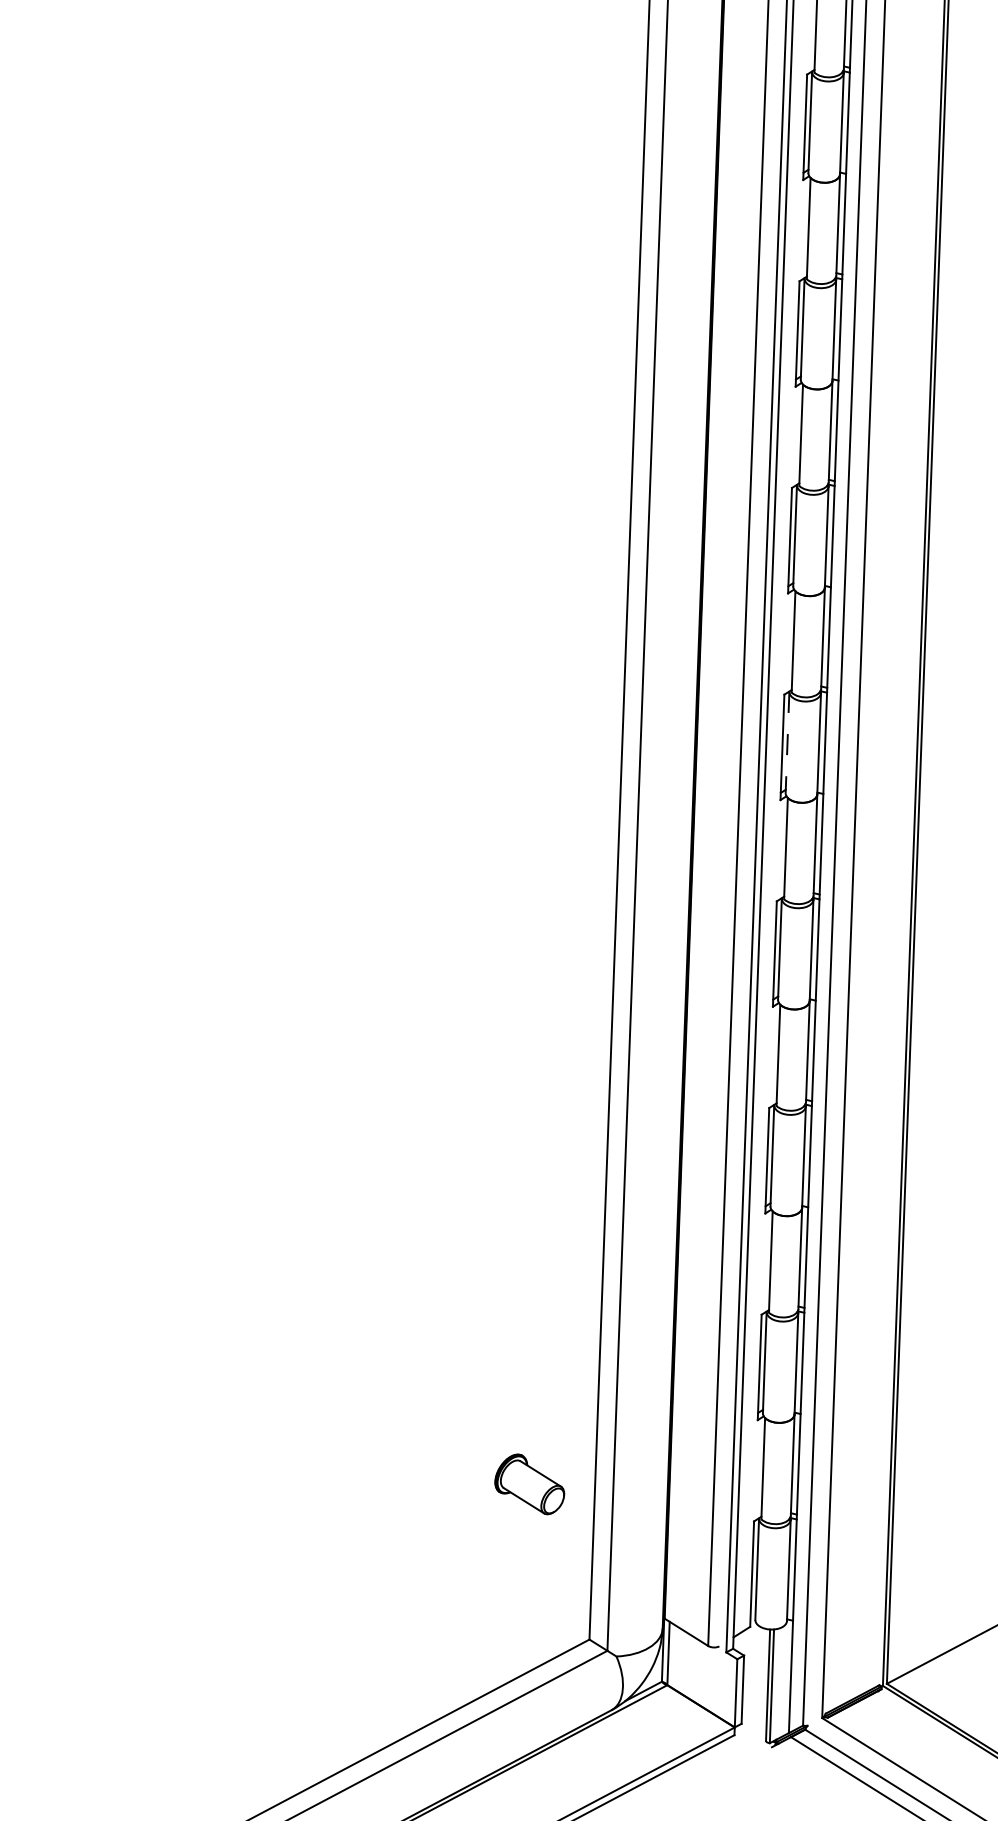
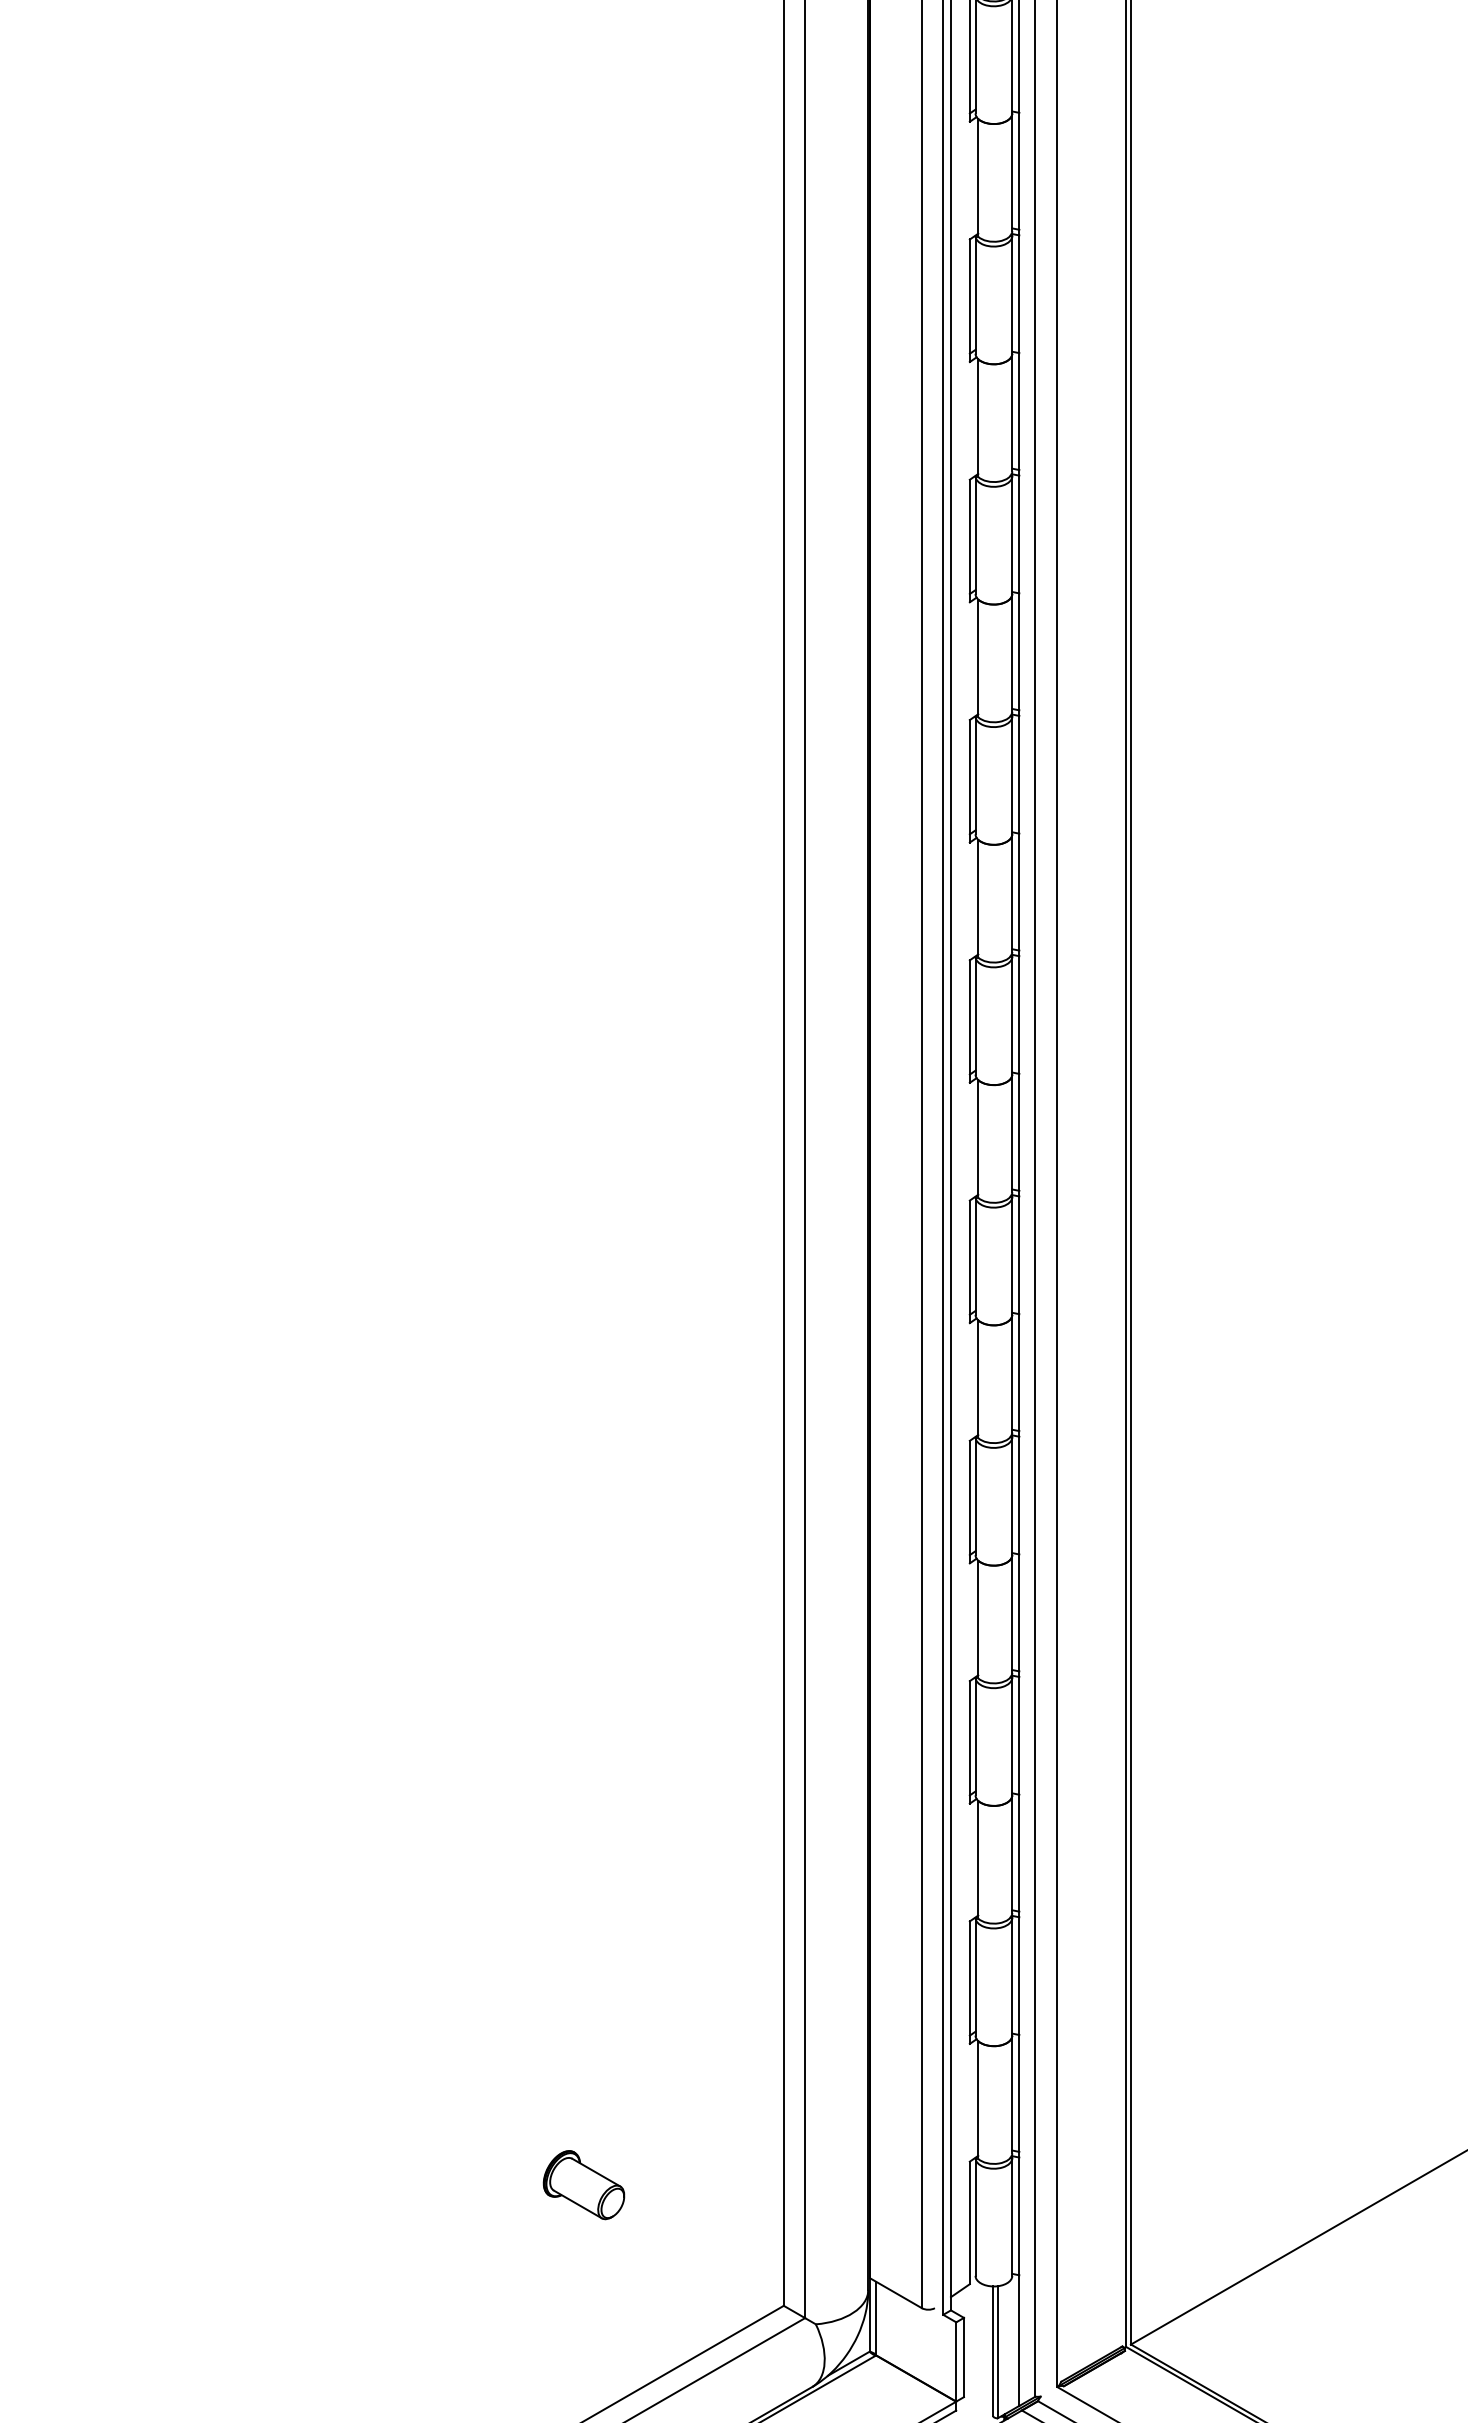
line: (787, 742) -> (975, 1255), dashed -> solid
part: (529, 1484) -> (583, 2185), moved

